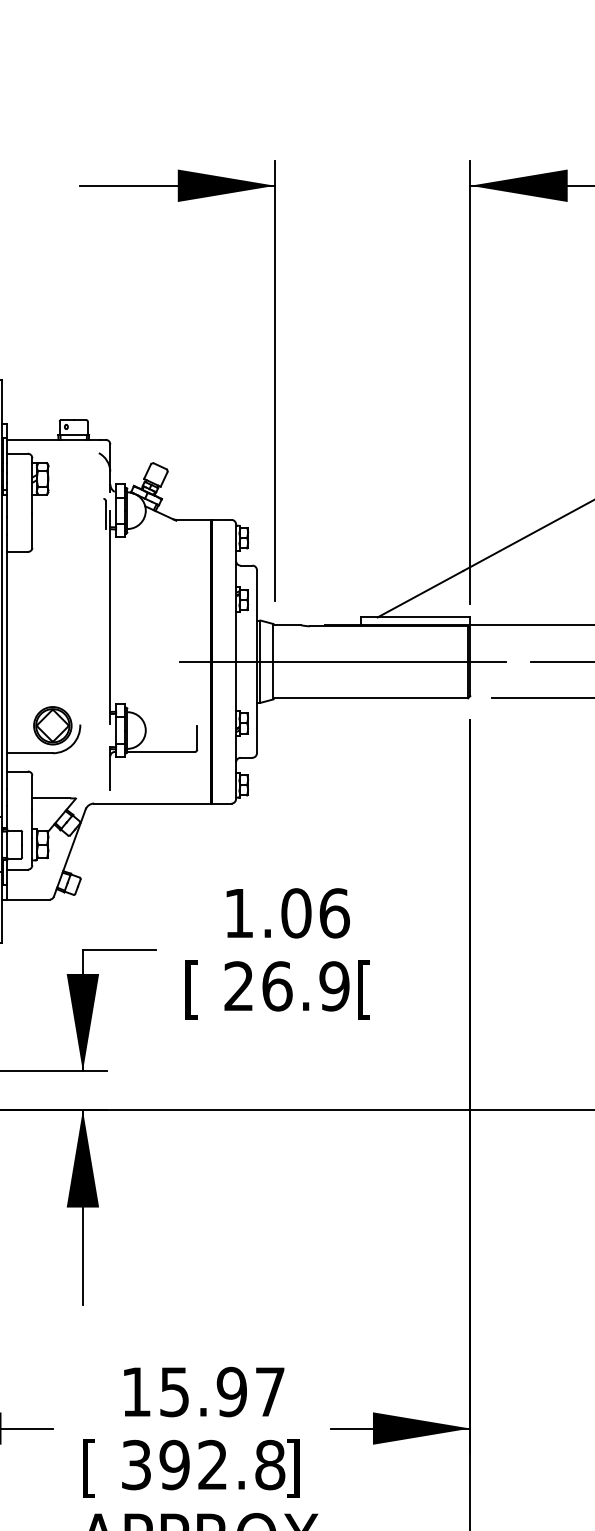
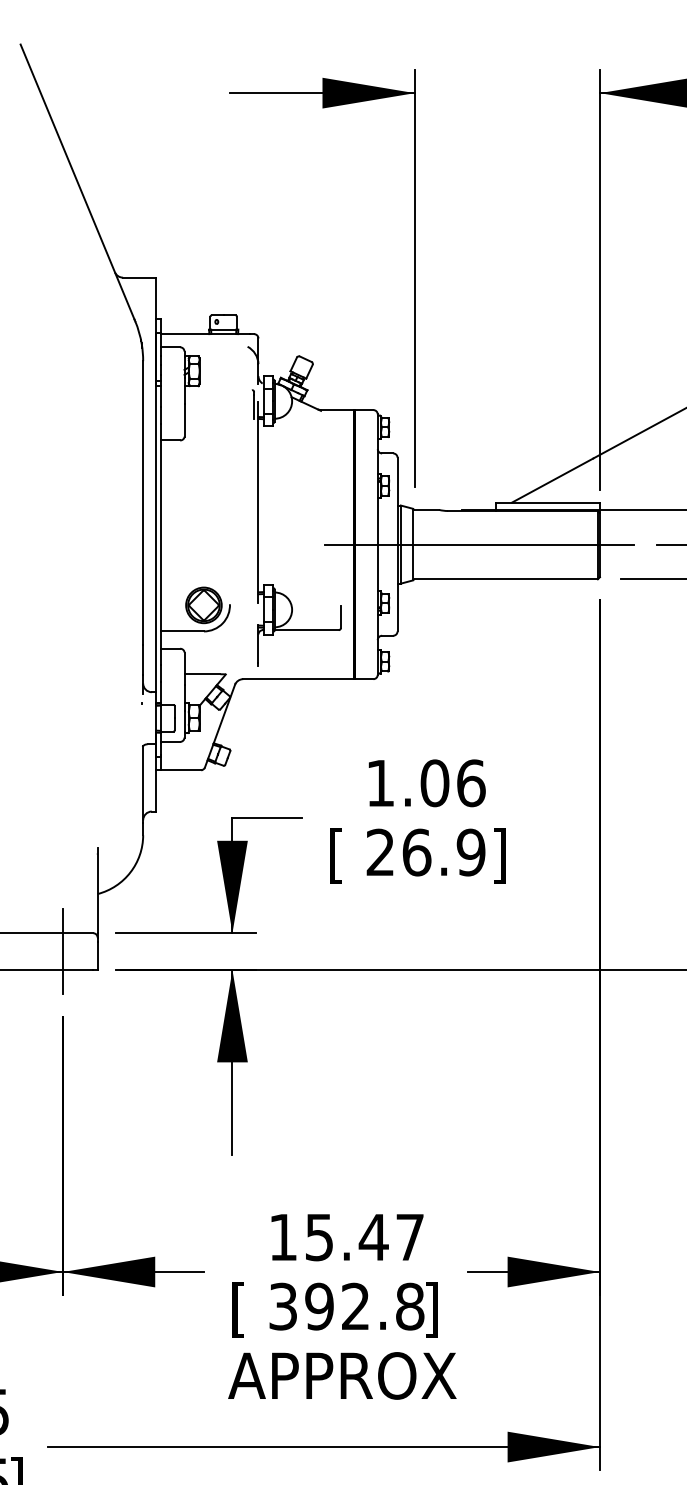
text: (364, 989) -> (499, 855), [ -> ]
text: (231, 1392) -> (373, 1237), 15.97 -> 15.47

